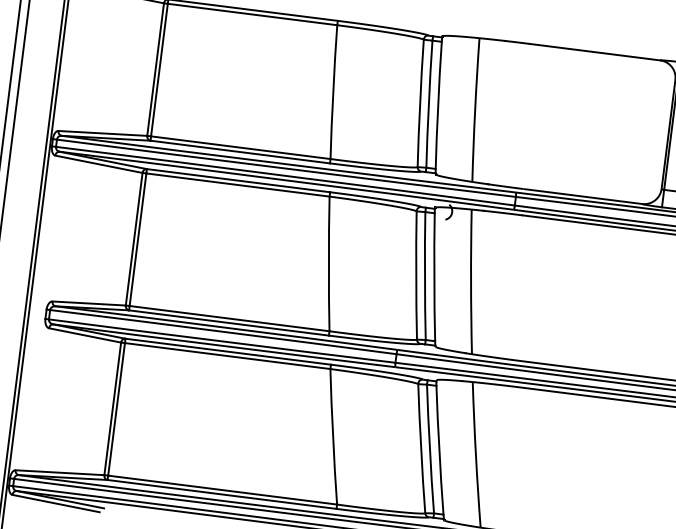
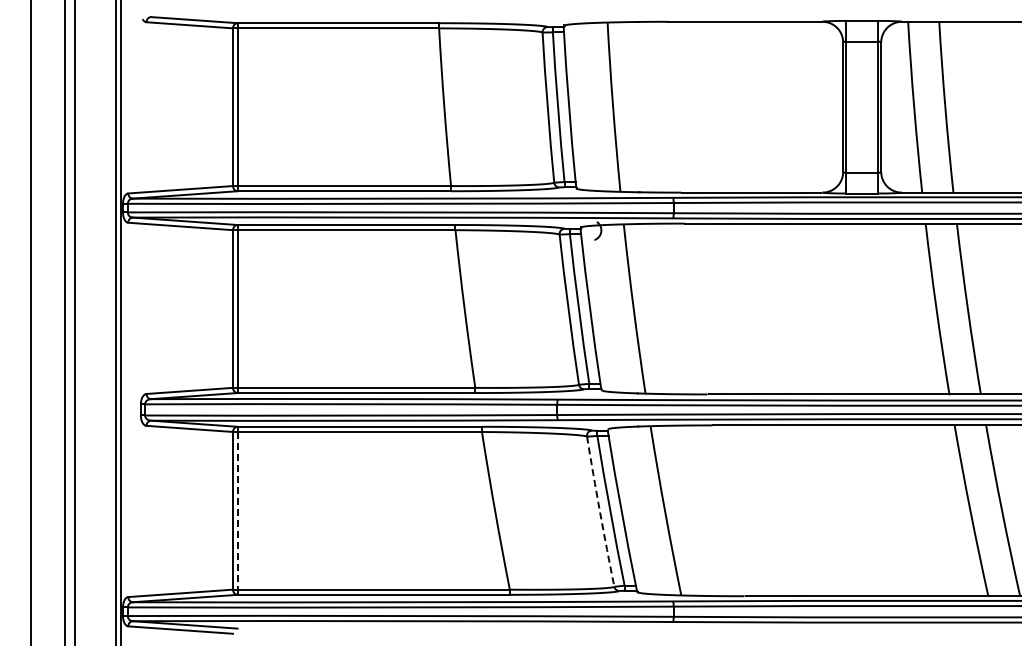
line: (116, 409) -> (237, 510), solid -> dashed
arc: (421, 448) -> (600, 511), solid -> dashed

